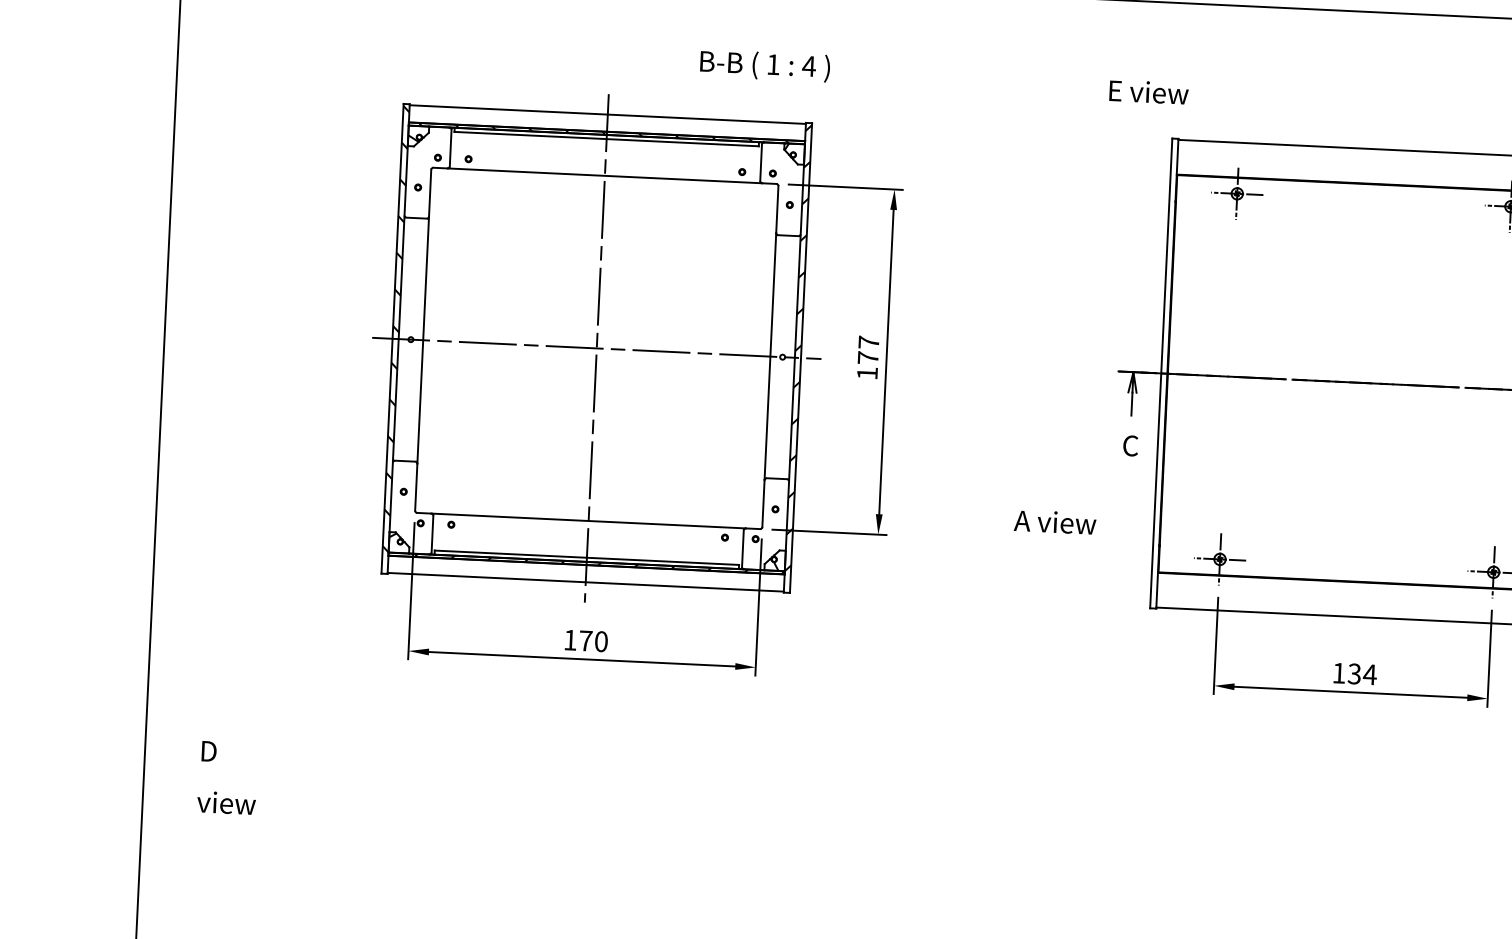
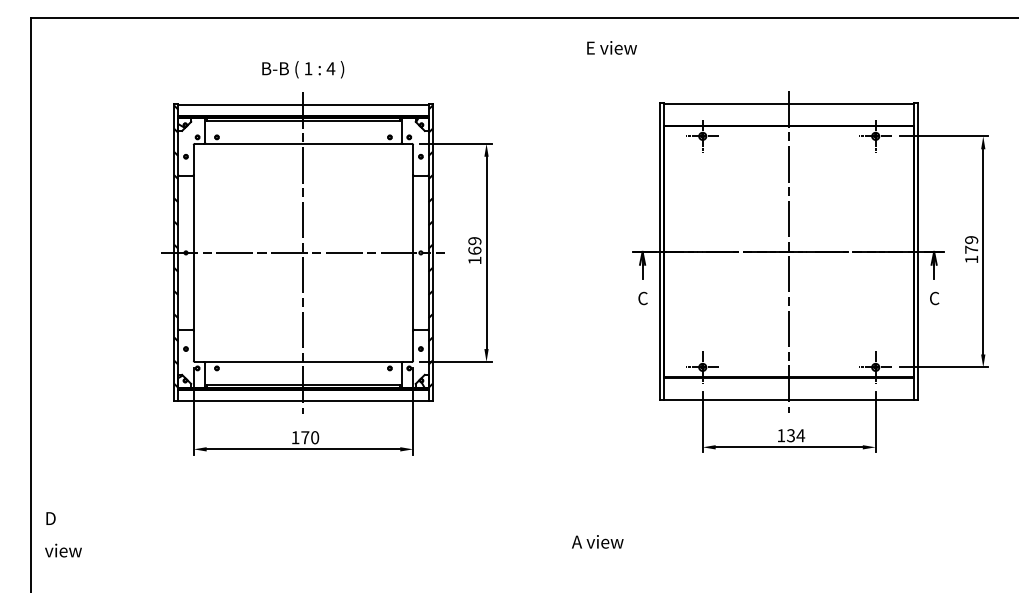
text: (765, 65) -> (303, 69), moved
text: (1148, 91) -> (611, 47), moved
text: (867, 349) -> (474, 245), 177 -> 169
line: (1365, 382) -> (789, 251), added
text: (1054, 521) -> (597, 541), moved
text: (227, 777) -> (63, 534), moved

